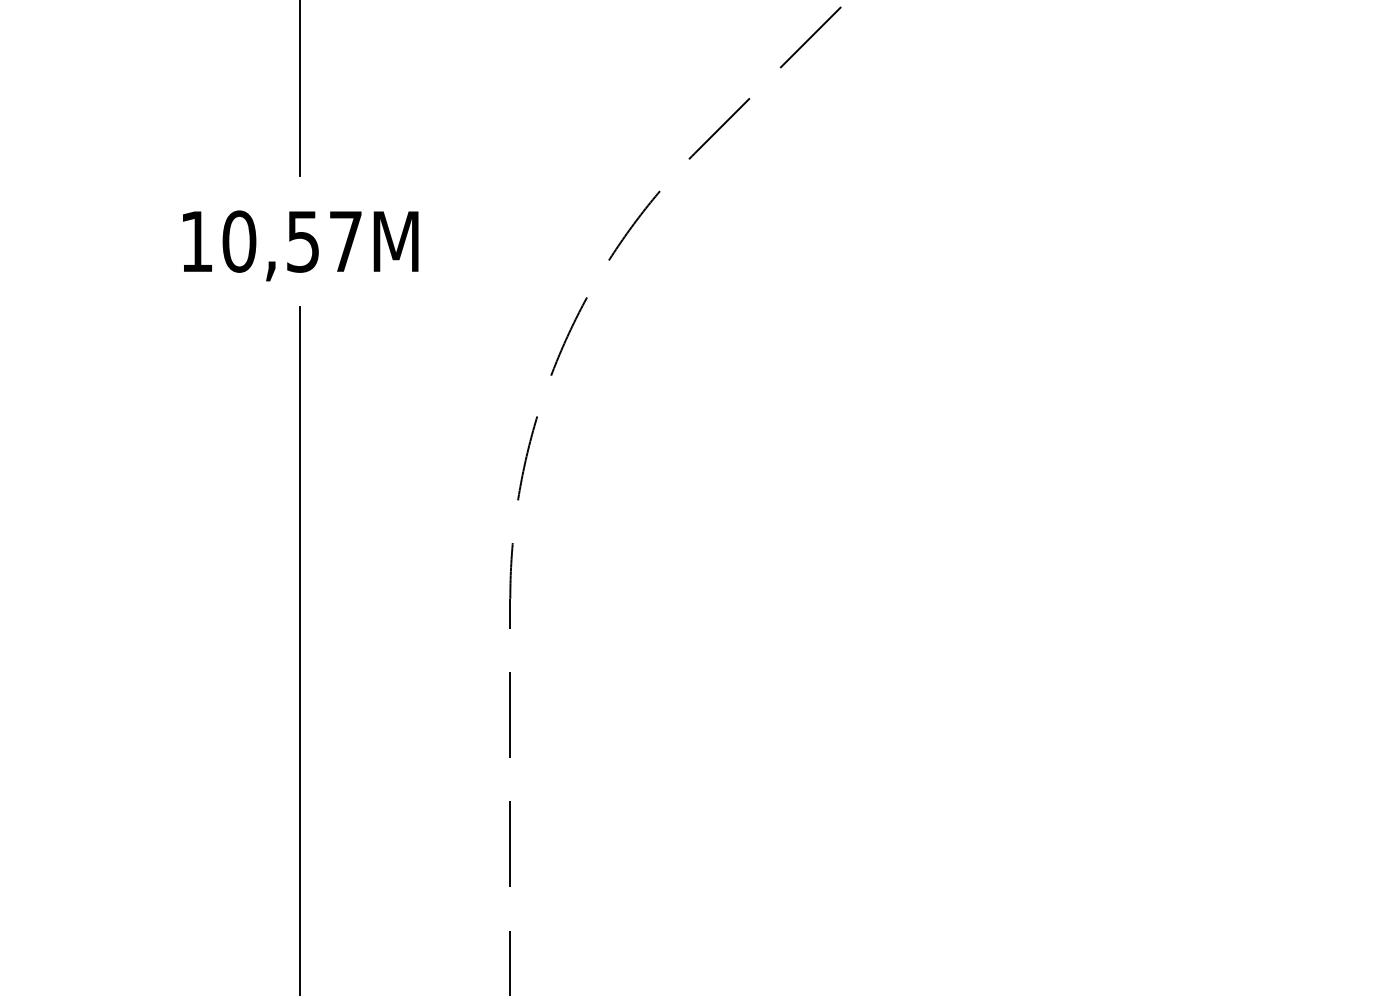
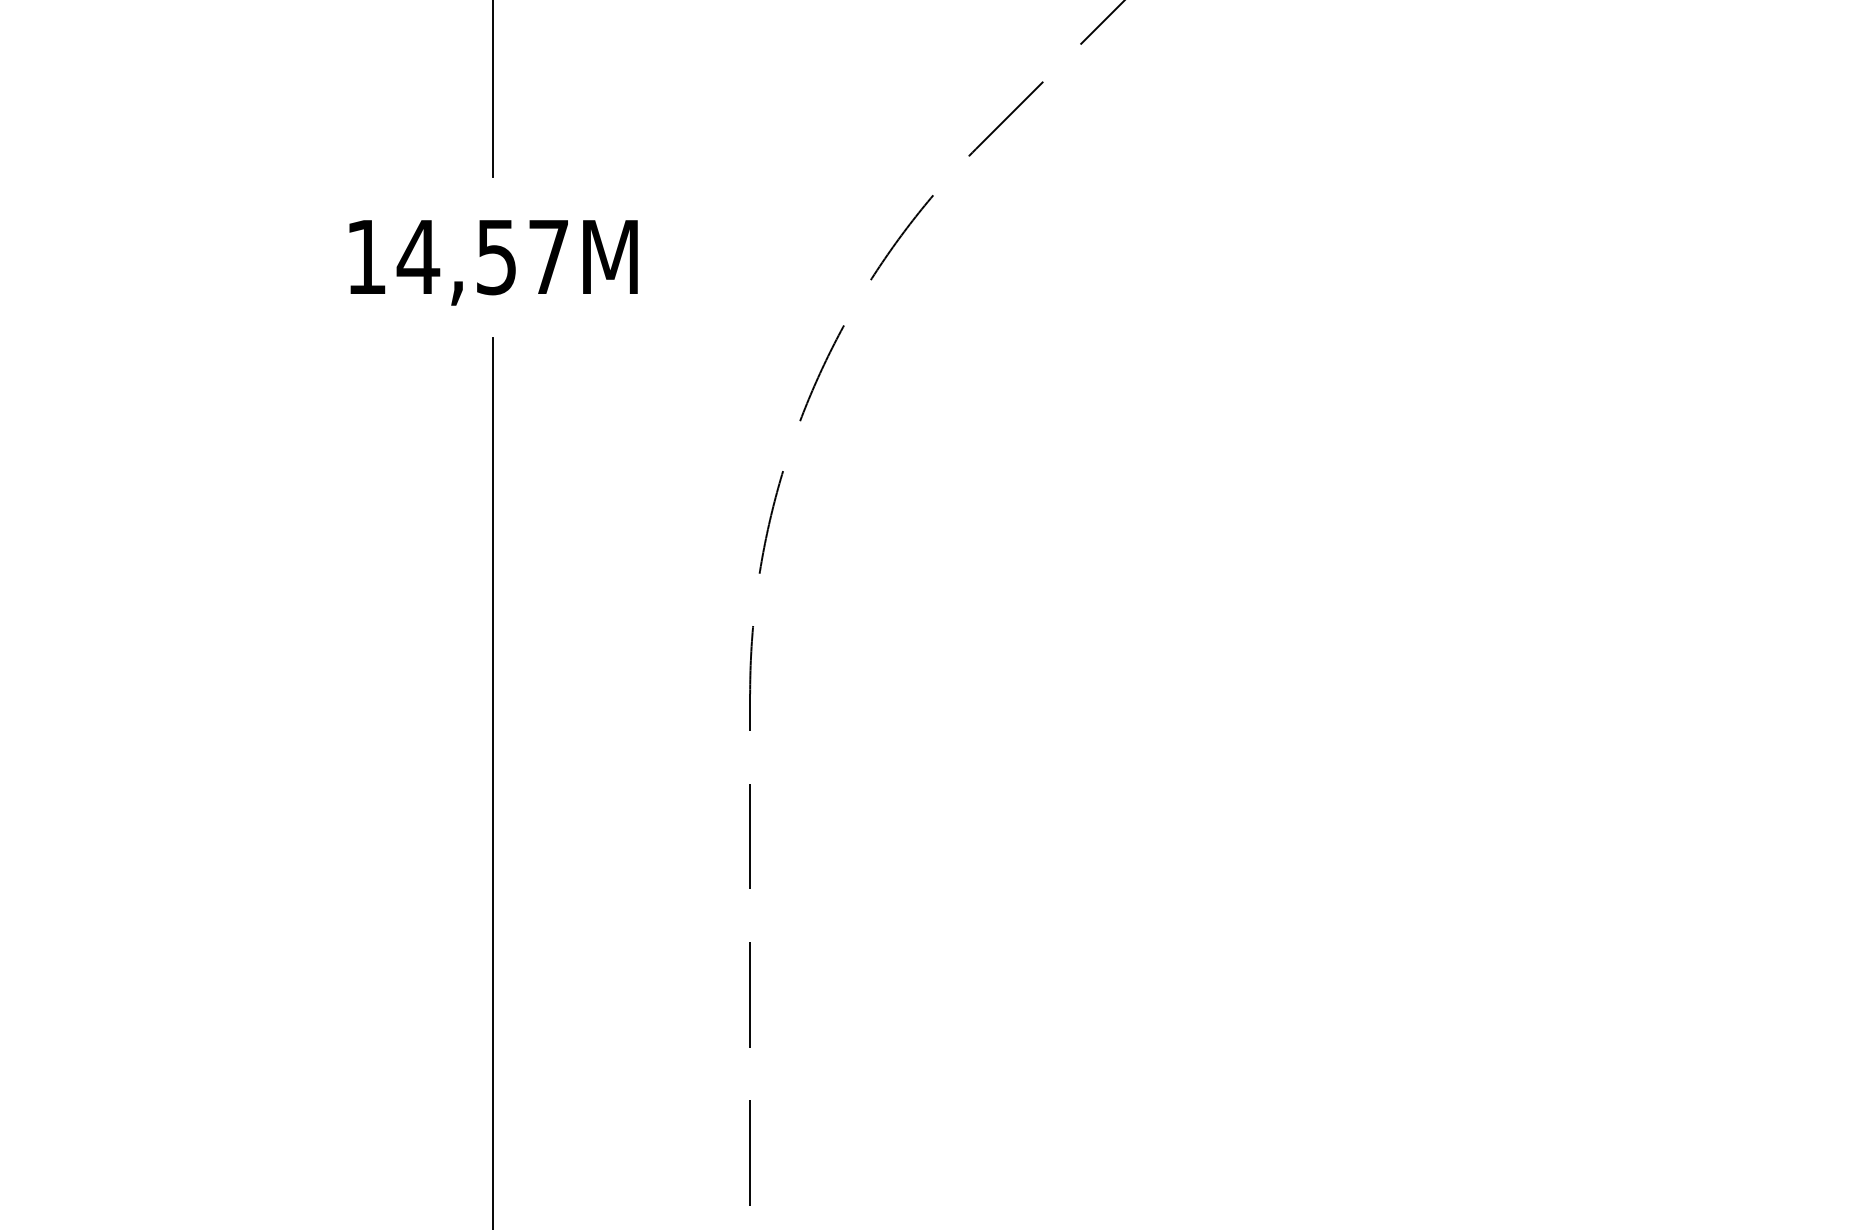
text: (239, 241) -> (418, 256), 10,57M -> 14,57M

